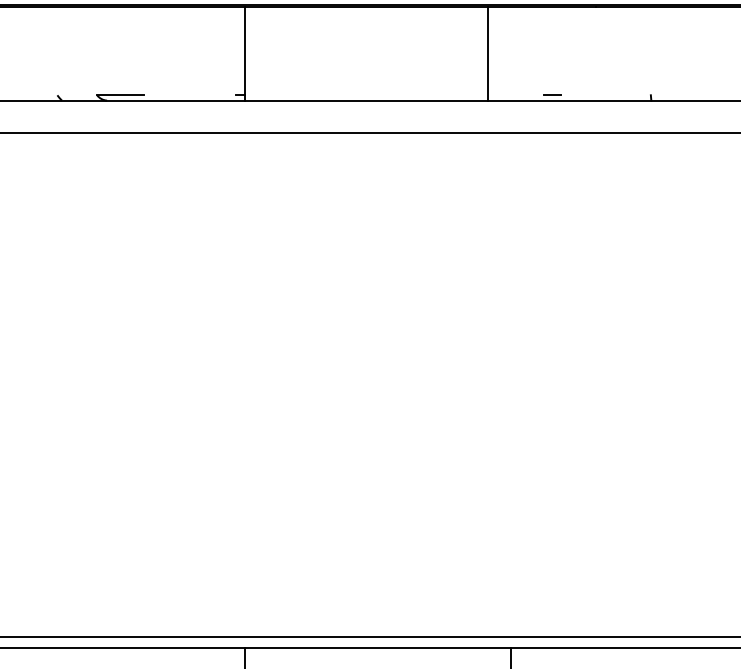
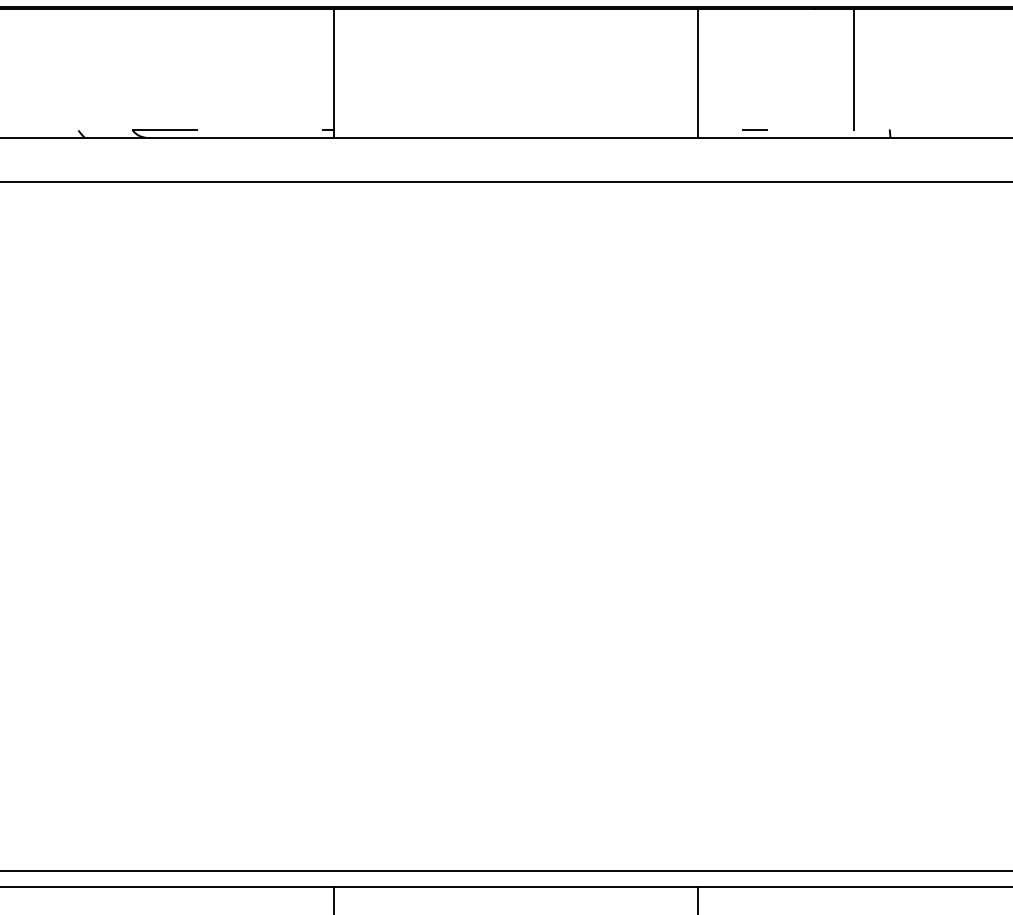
line: (624, 50) -> (853, 69), added
line: (487, 53) -> (697, 73), moved

